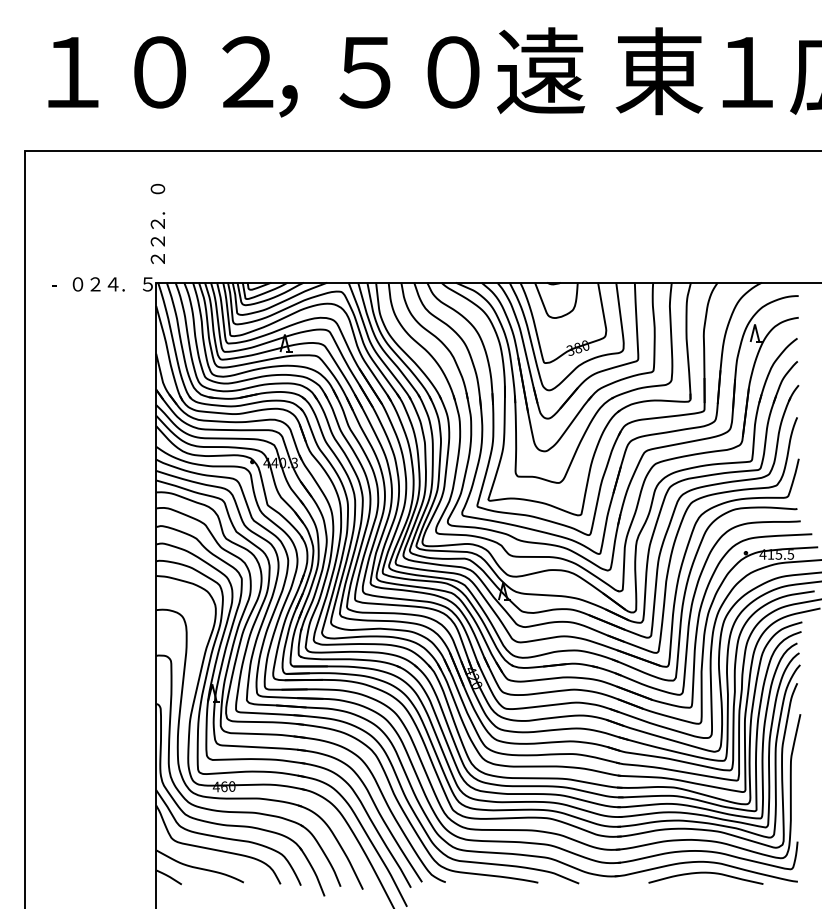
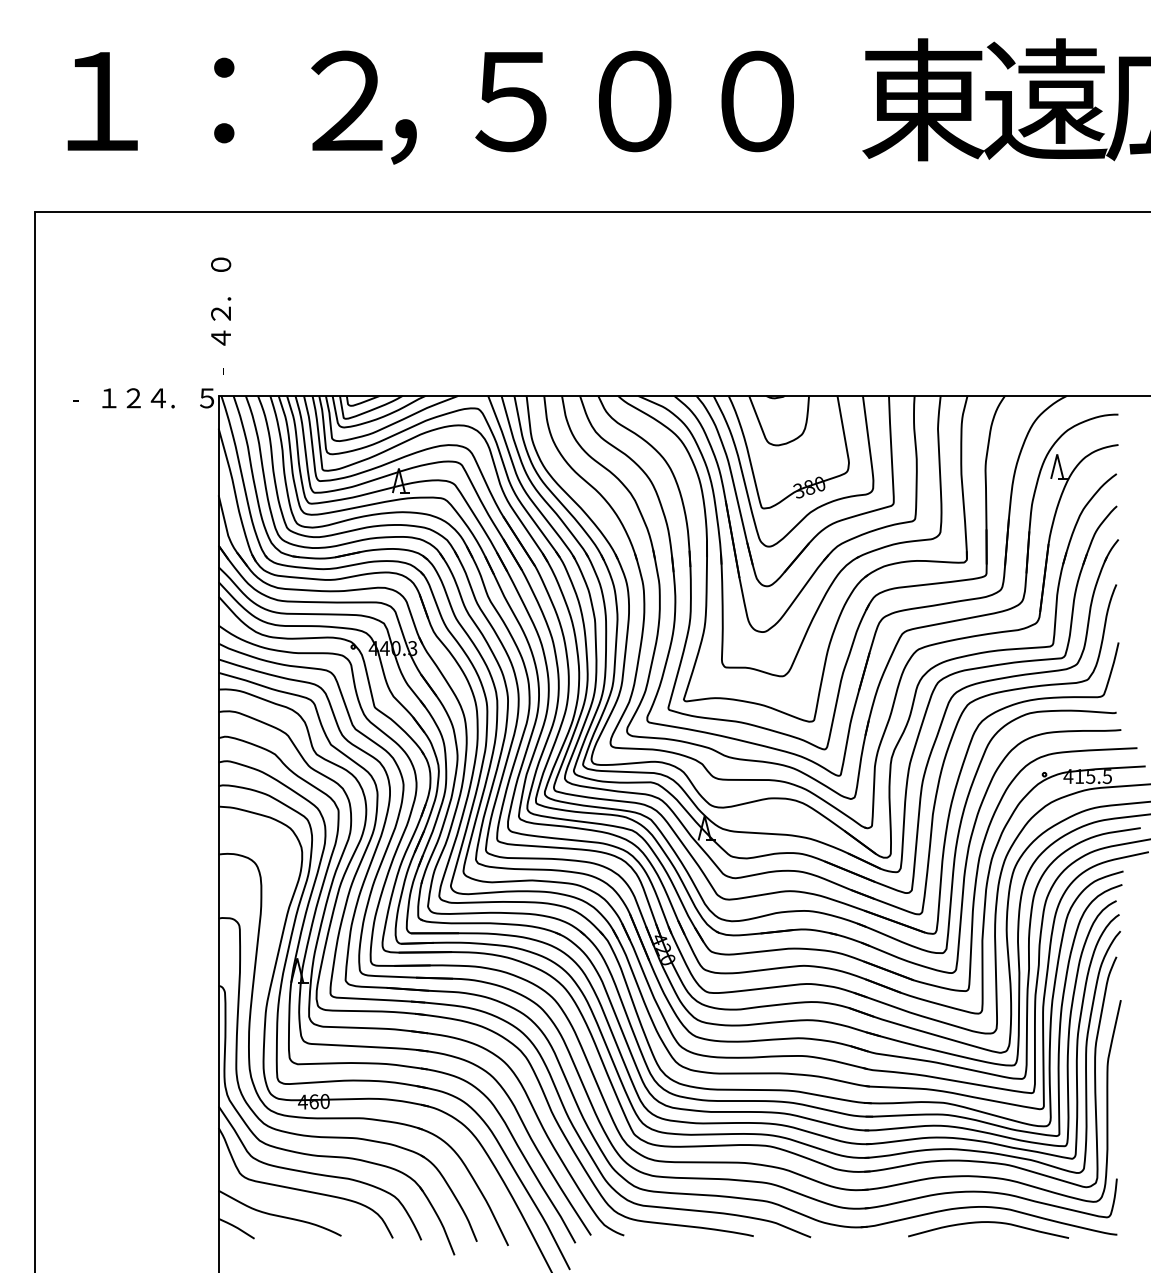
text: (540, 70) -> (757, 98), 遠 -> ０
text: (746, 70) -> (1045, 98), １ -> 遠
text: (160, 72) -> (224, 101), ０ -> ：
text: (157, 240) -> (220, 337), ２ -> ４
text: (157, 260) -> (220, 364), ２ -> -
text: (78, 284) -> (109, 398), ０ -> １

